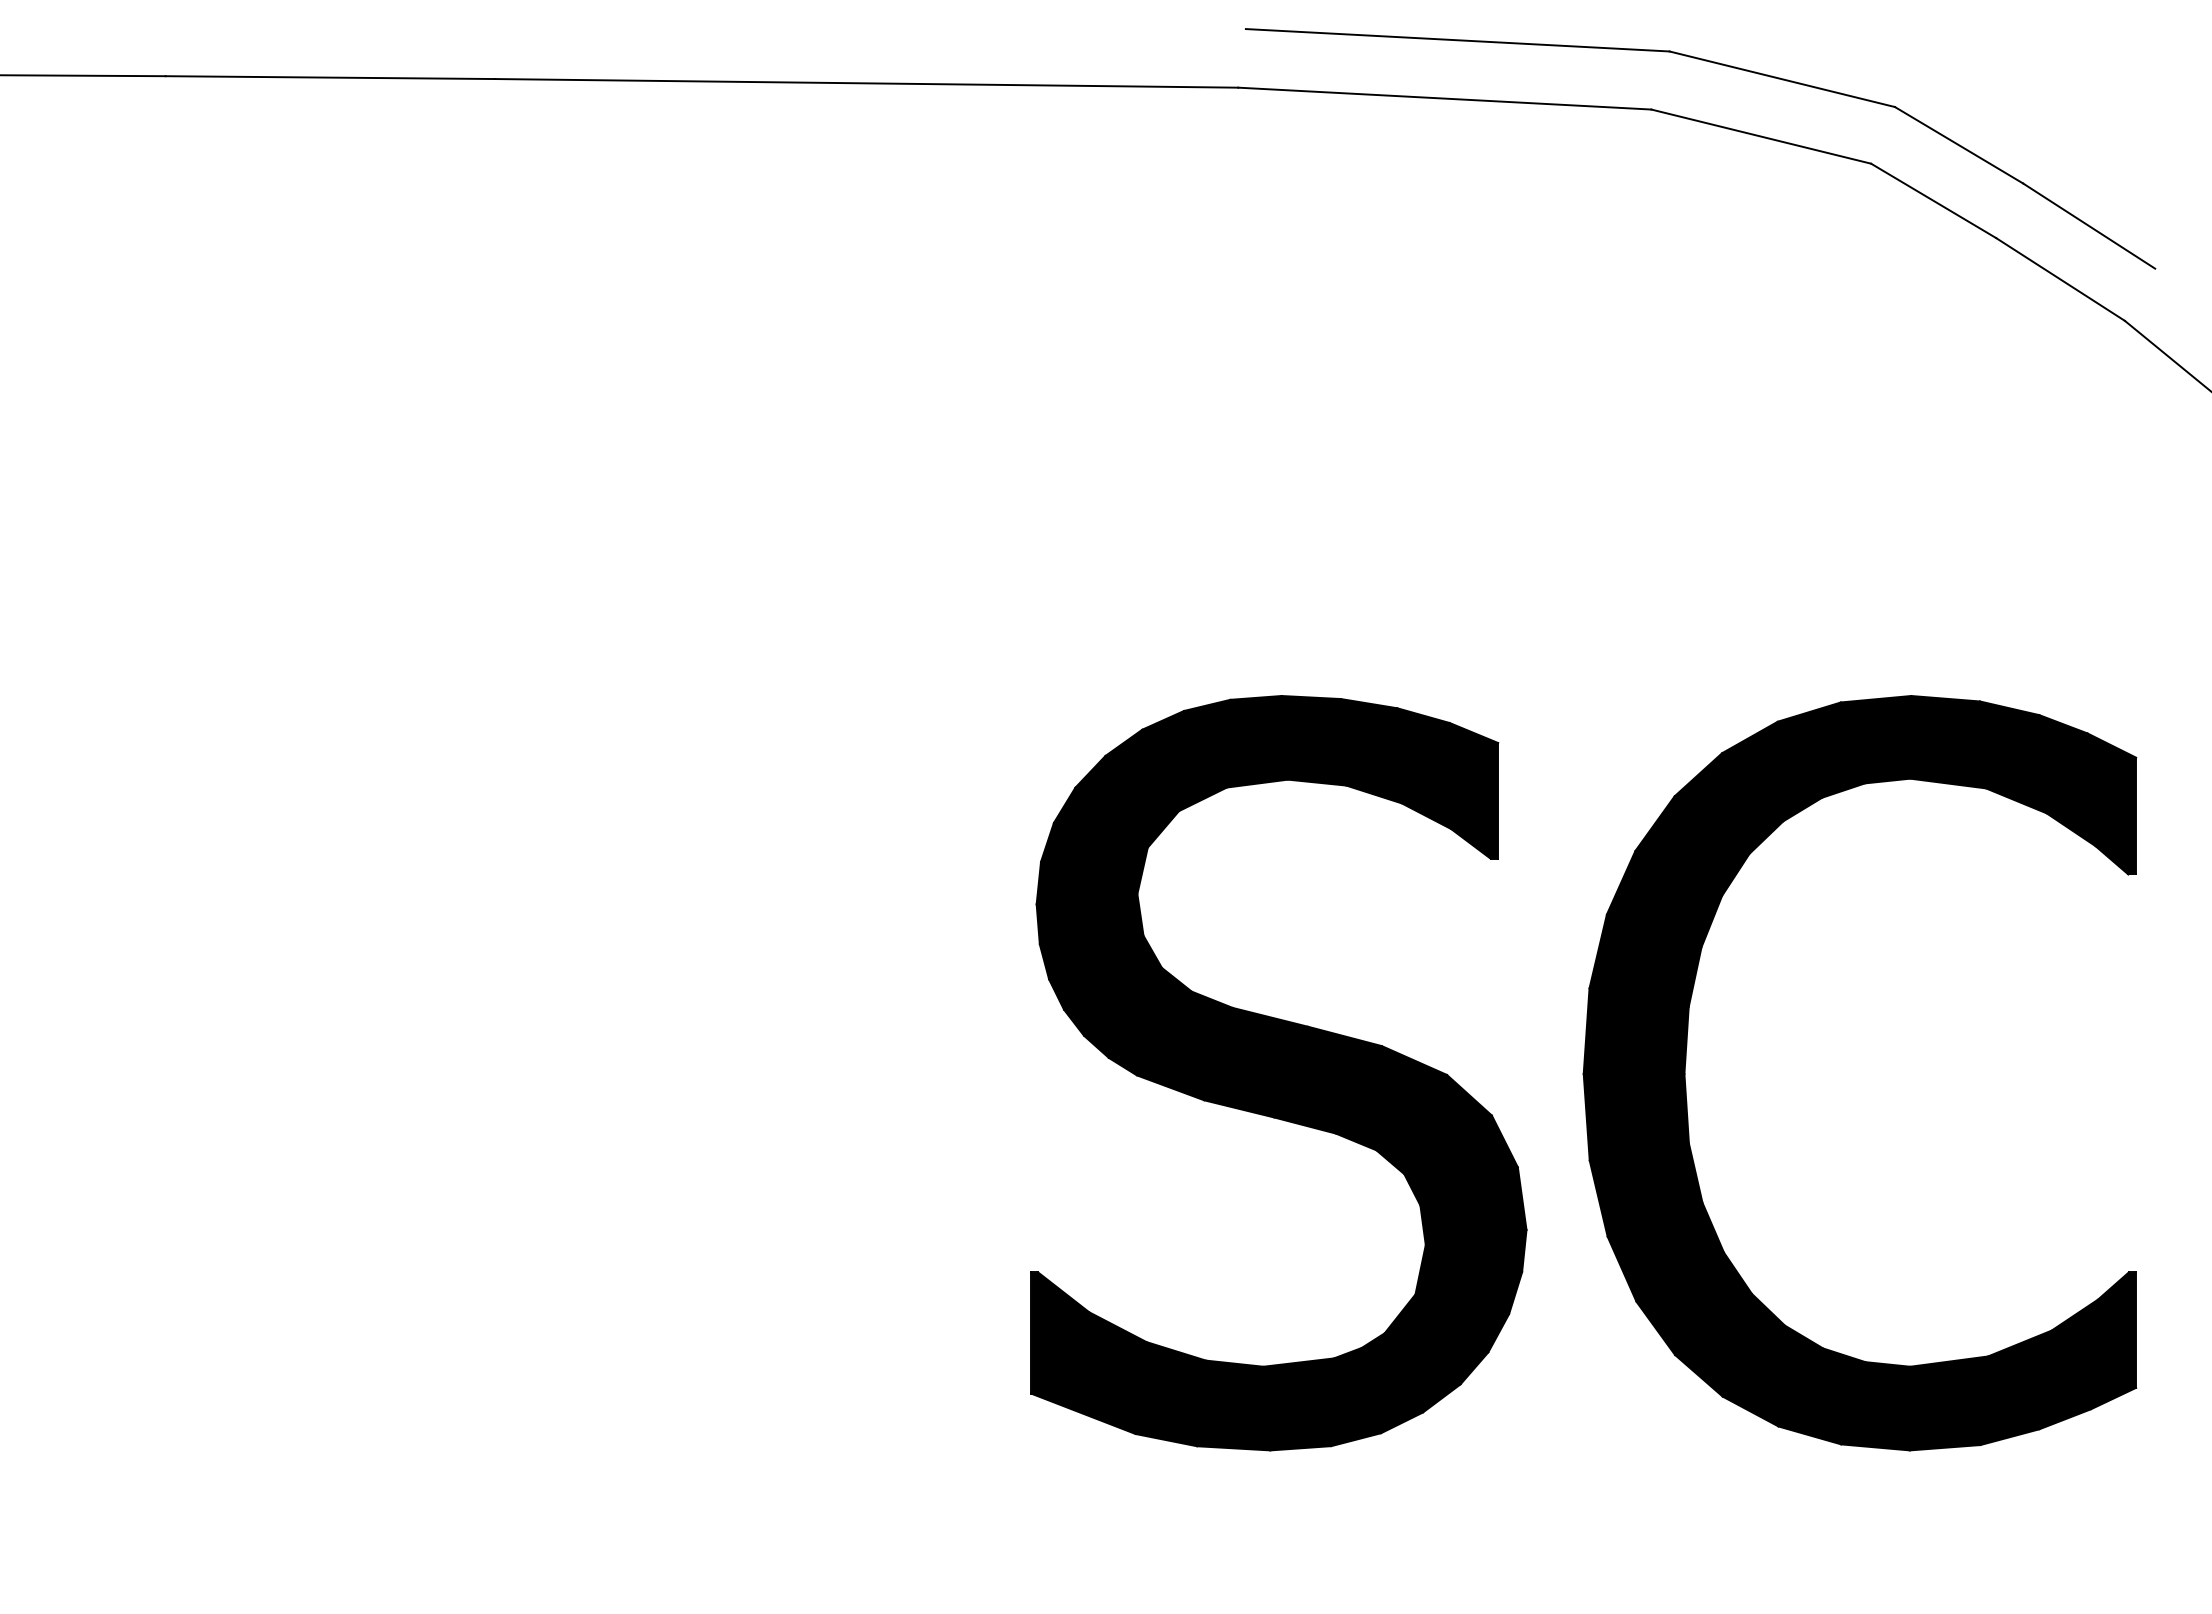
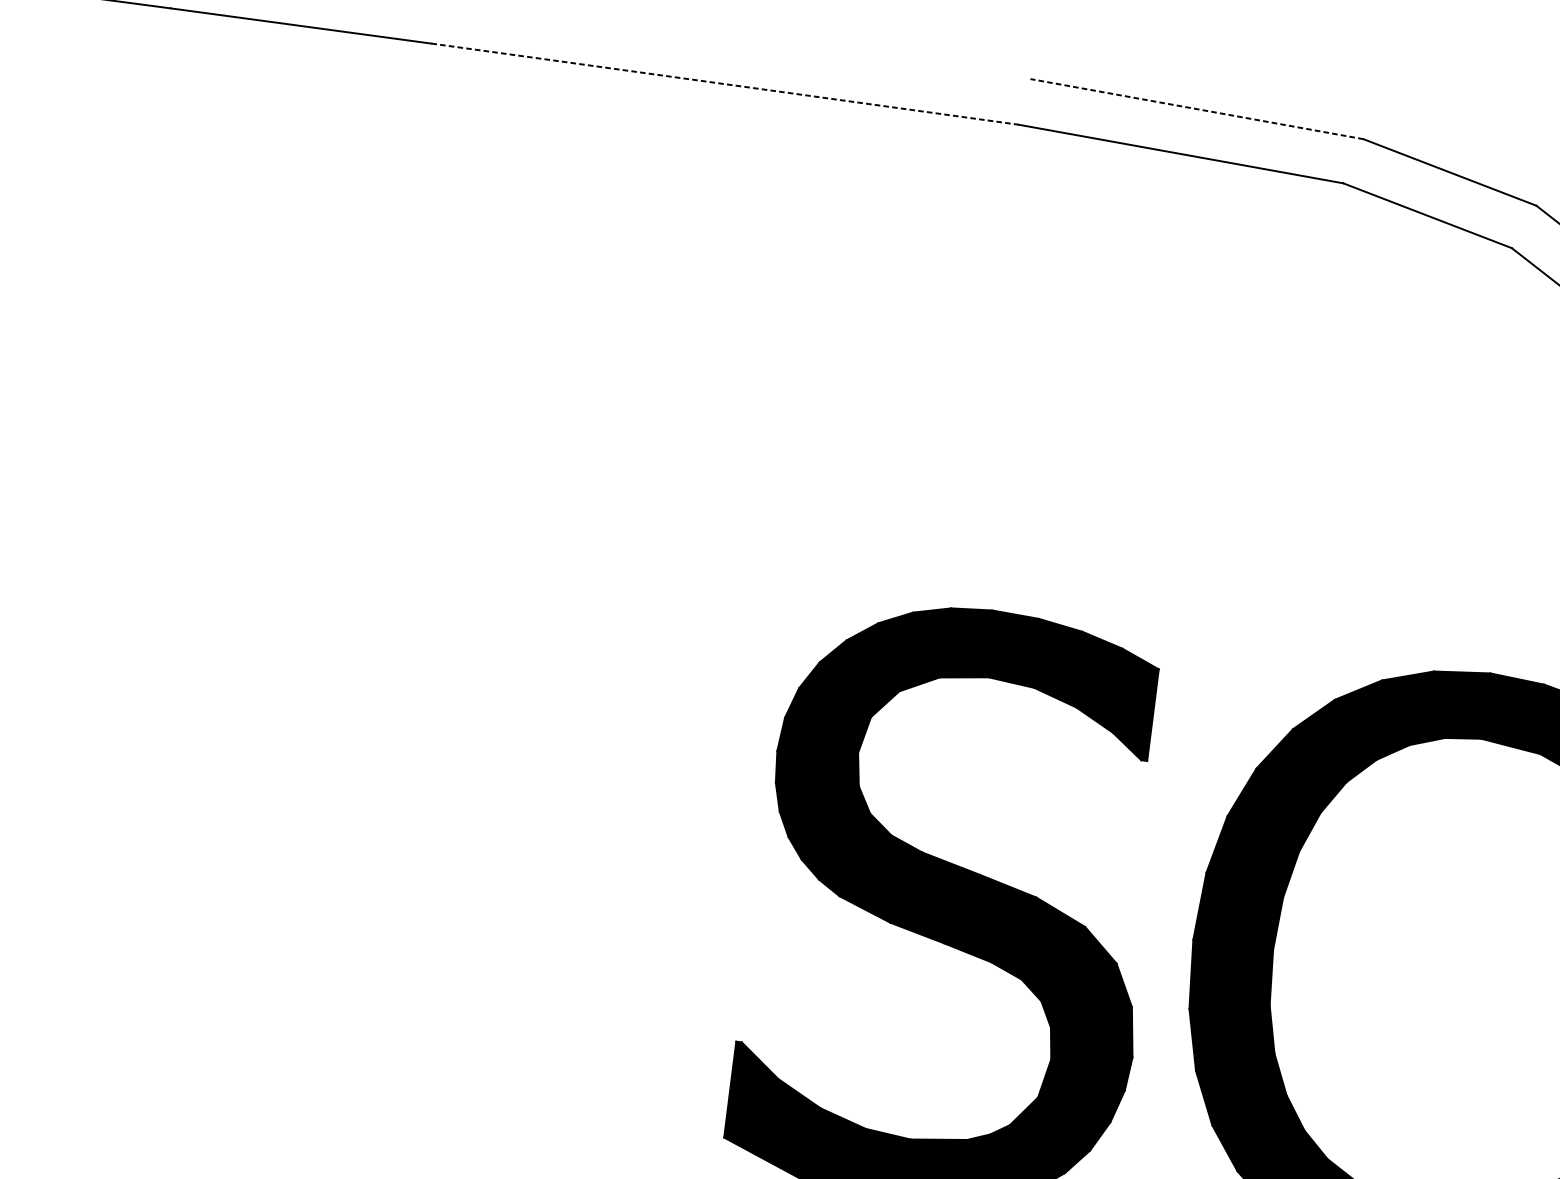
line: (1457, 40) -> (1196, 109), solid -> dashed
line: (866, 83) -> (724, 84), solid -> dashed

